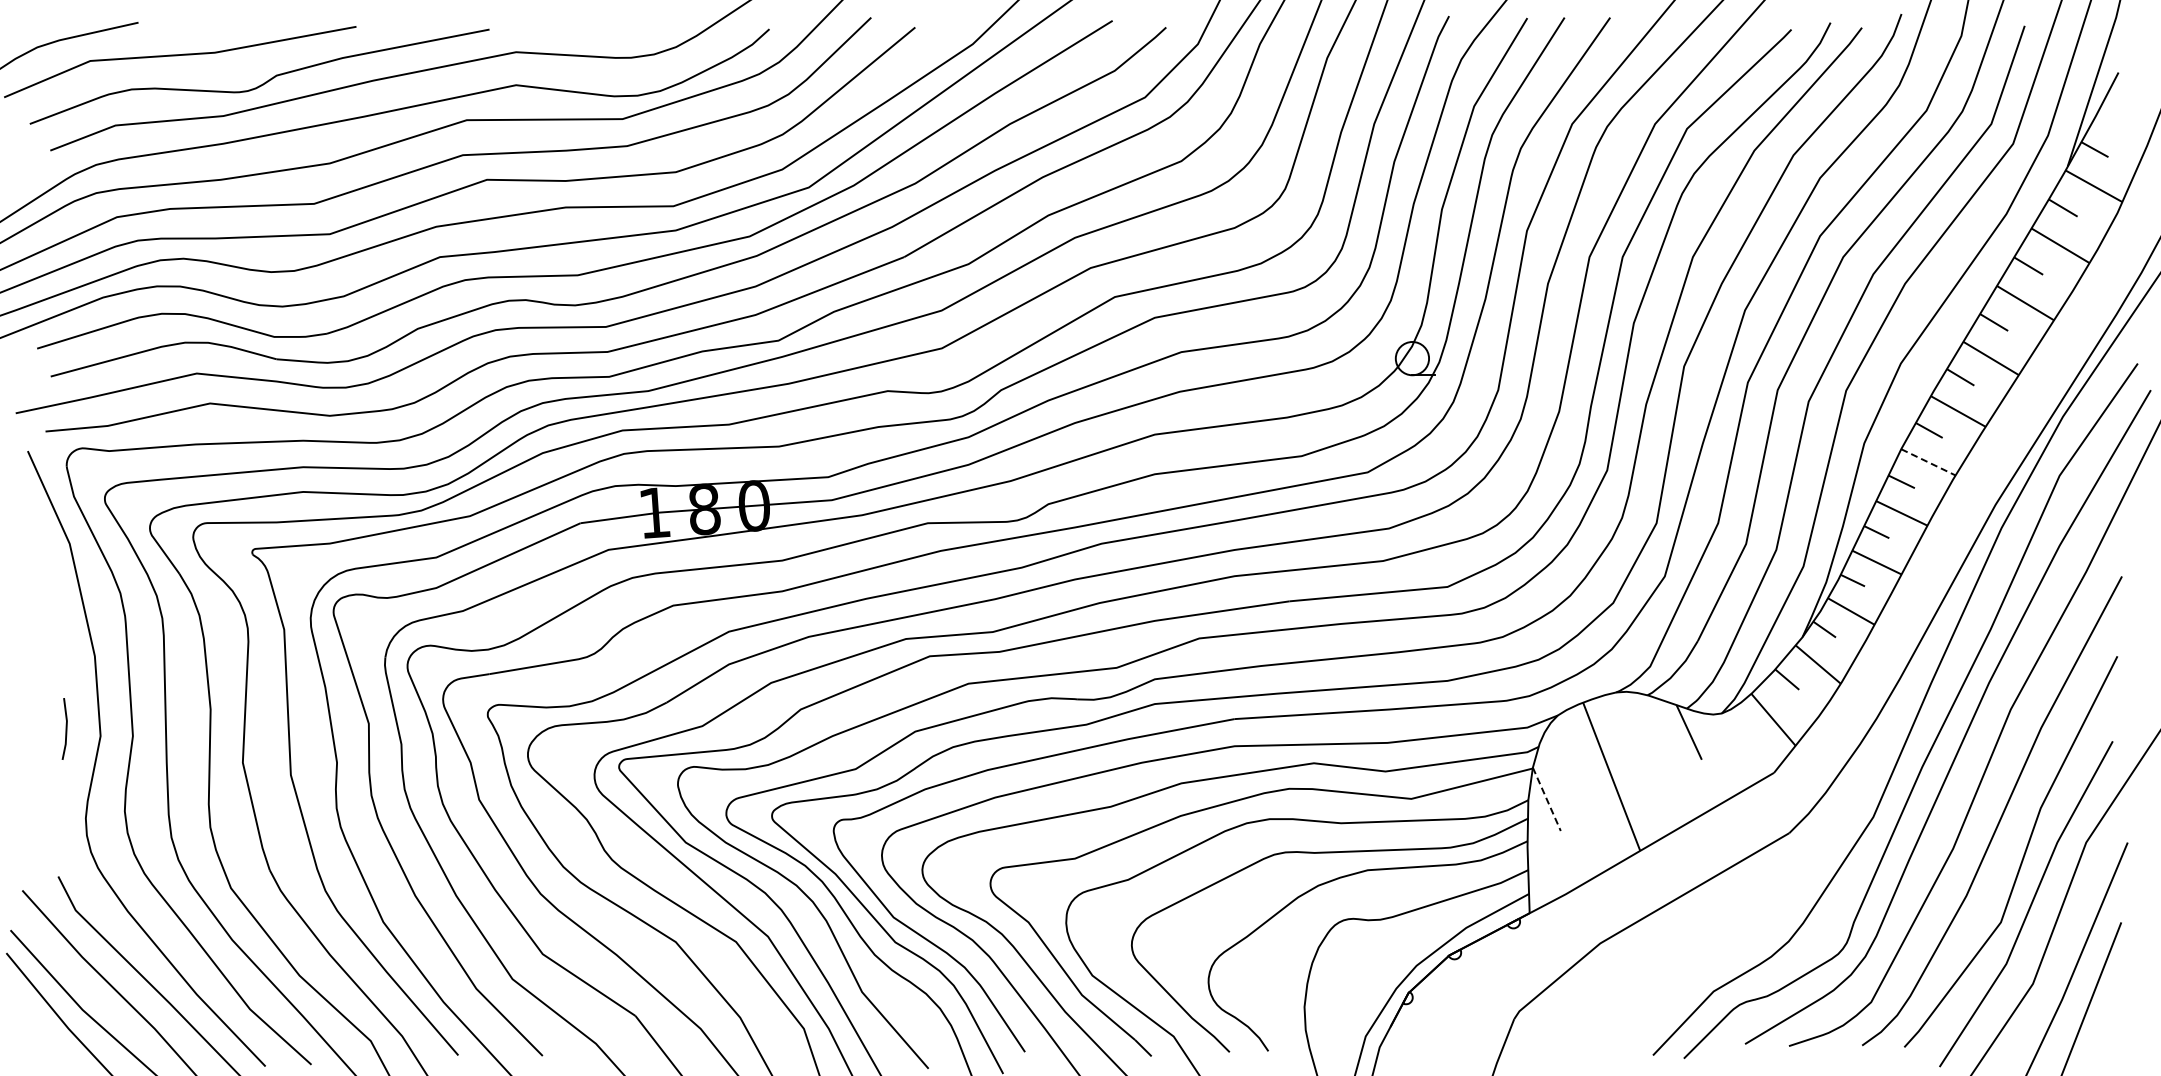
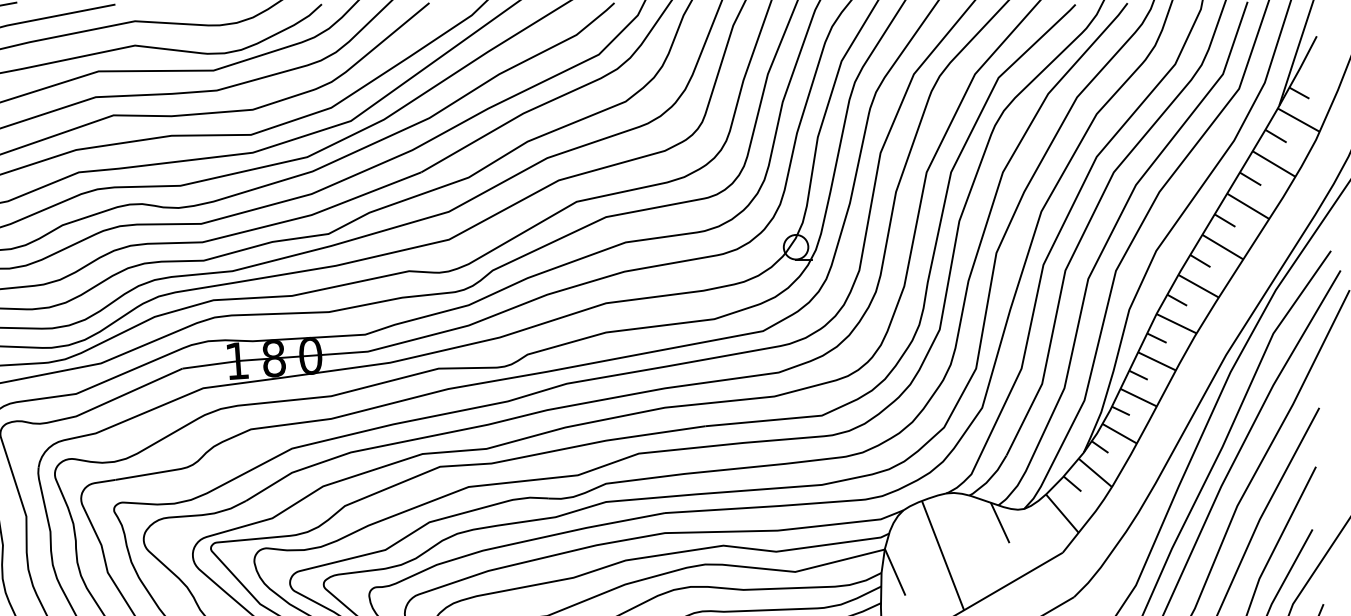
line: (1928, 462) -> (1176, 323), dashed -> solid
line: (1546, 799) -> (894, 572), dashed -> solid

